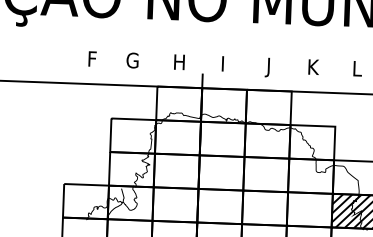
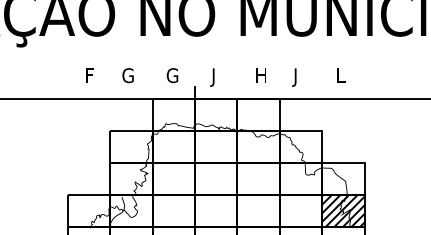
text: (179, 62) -> (172, 75), H -> G
text: (221, 65) -> (212, 77), I -> J
text: (271, 67) -> (259, 77), J -> H
text: (312, 69) -> (298, 77), K -> J

